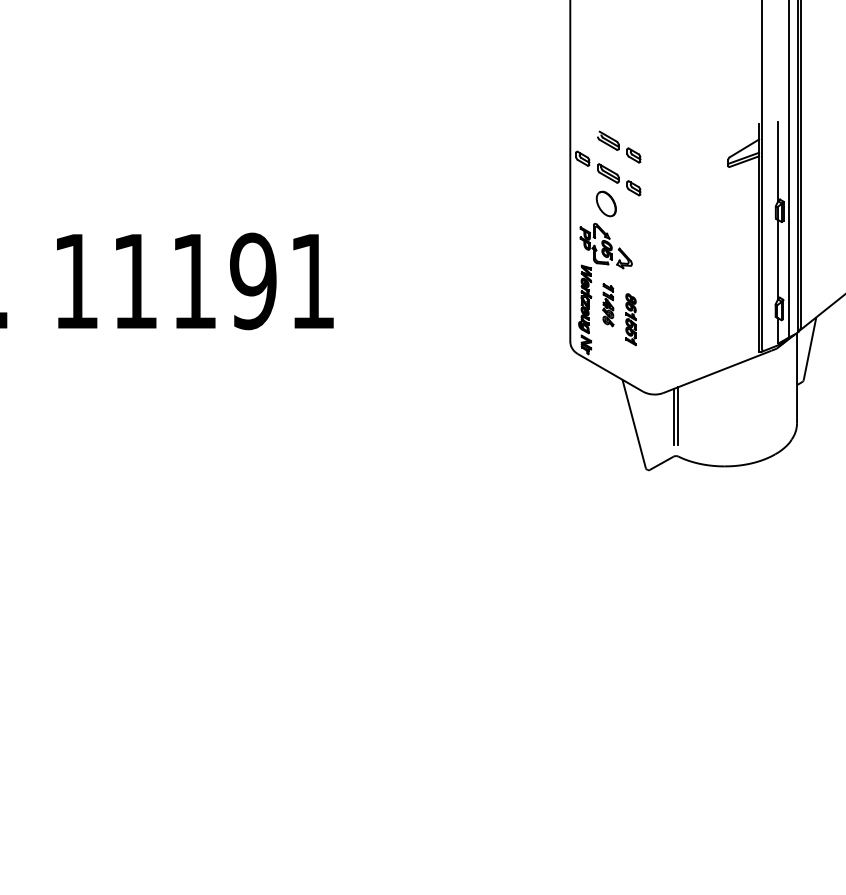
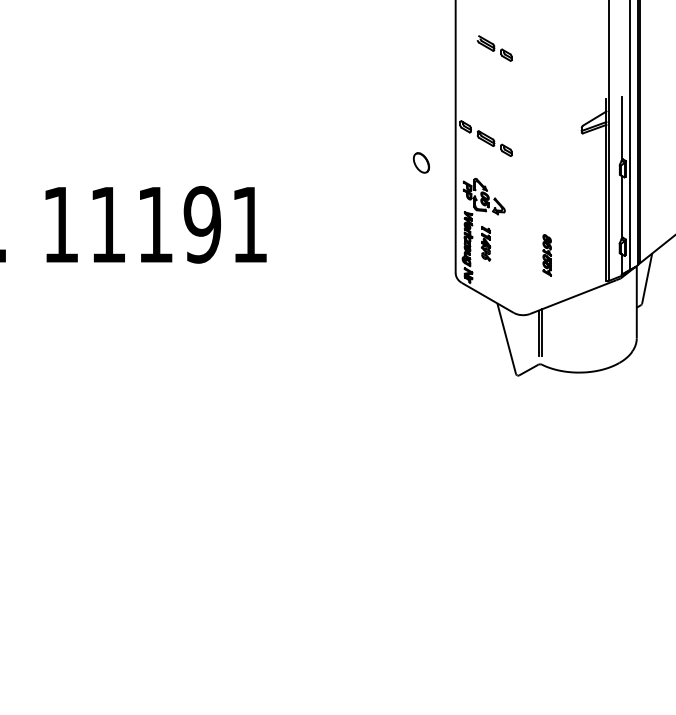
part: (618, 147) -> (494, 48), moved
part: (606, 203) -> (421, 162), moved
part: (630, 319) -> (546, 255), moved

